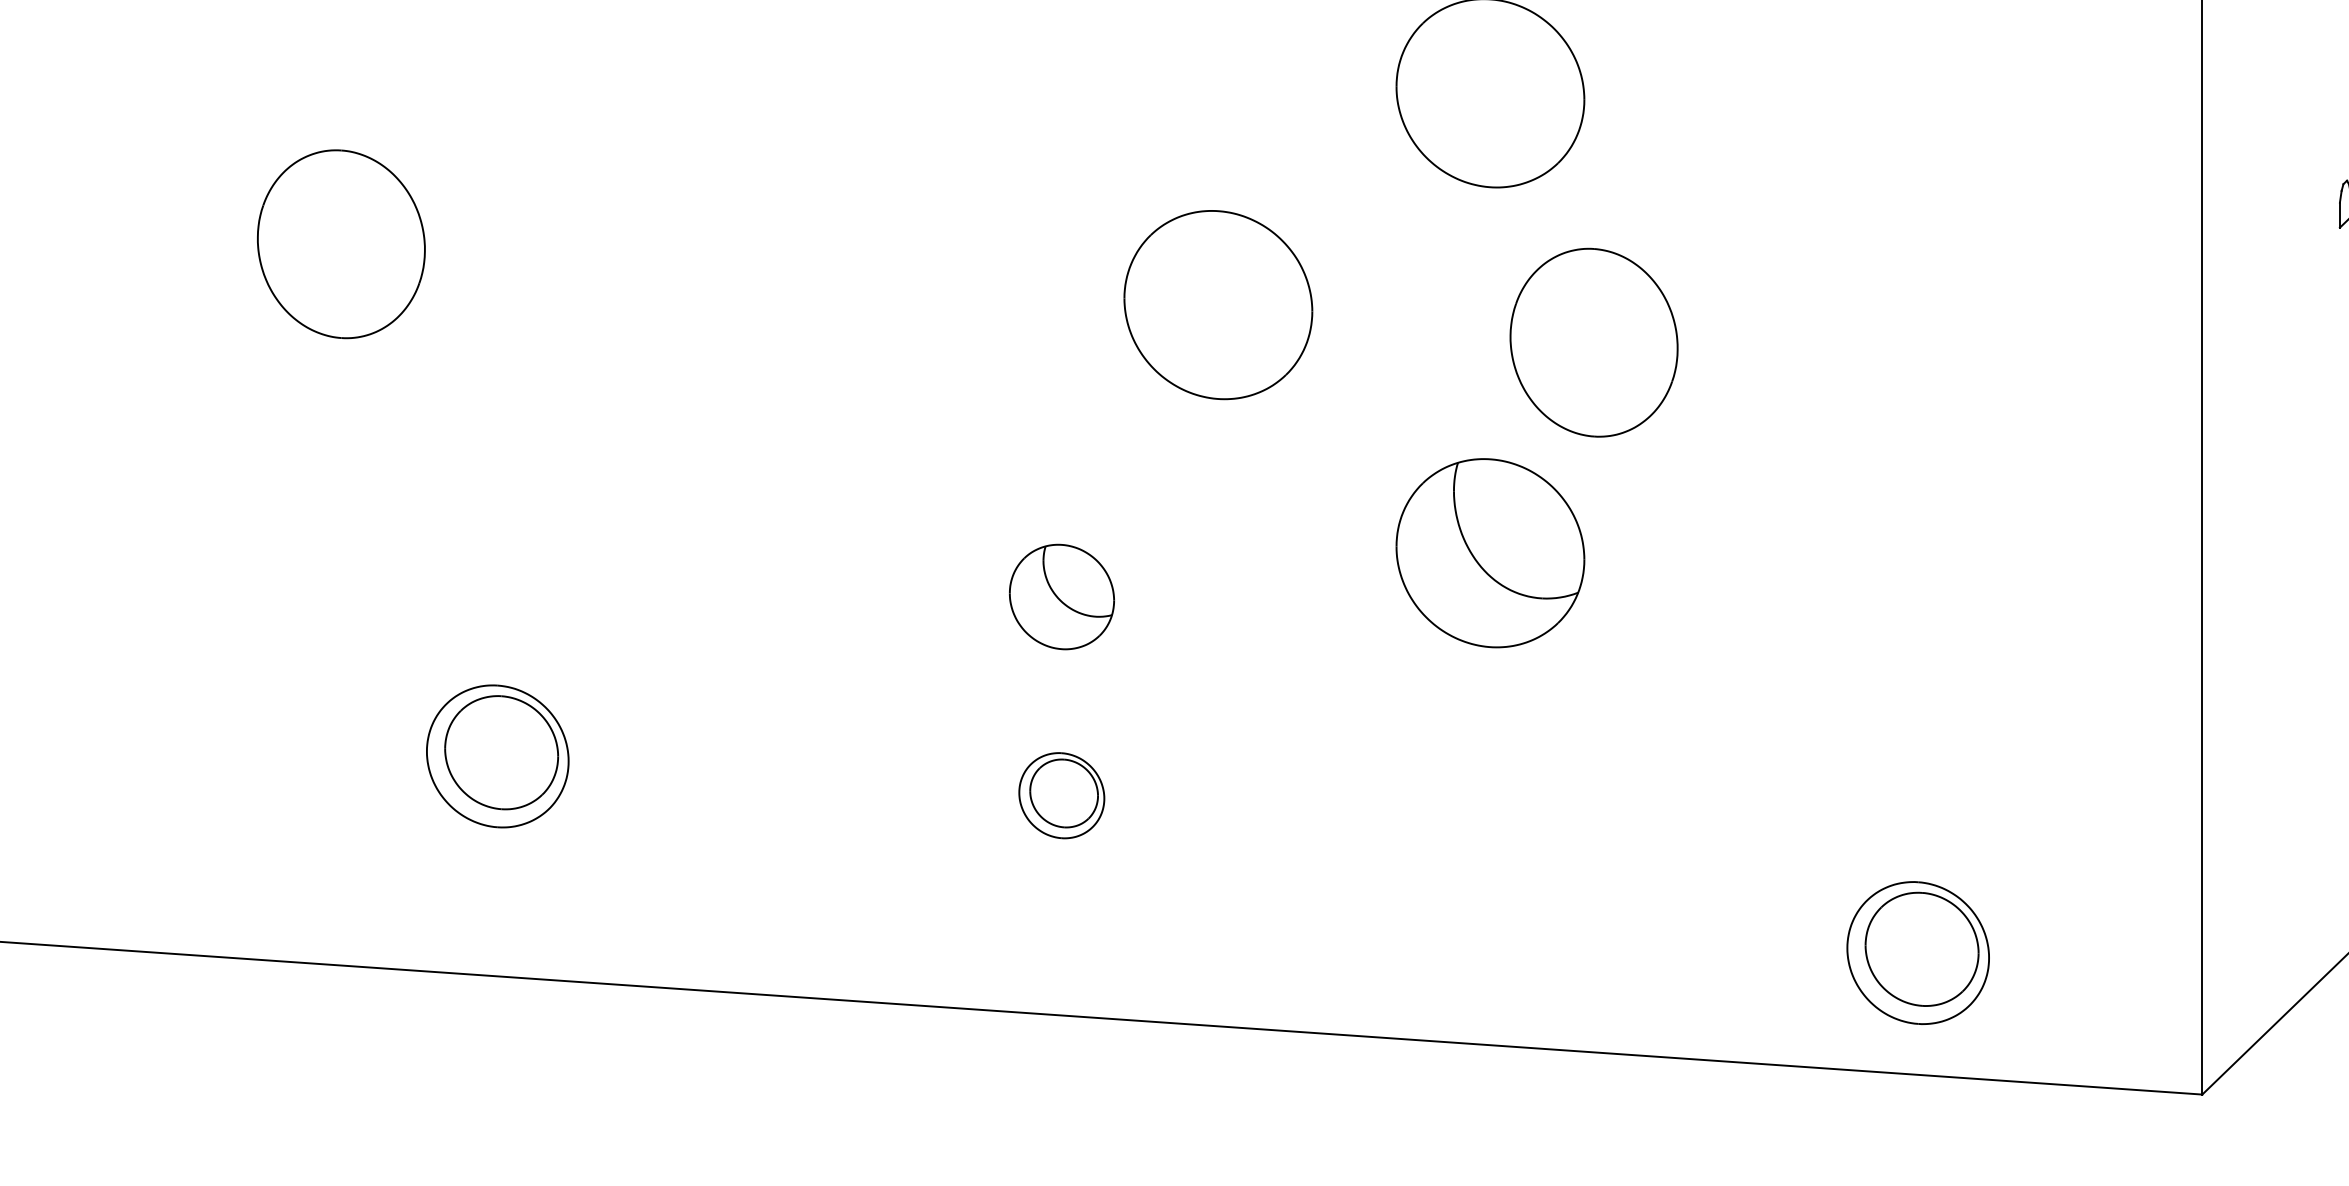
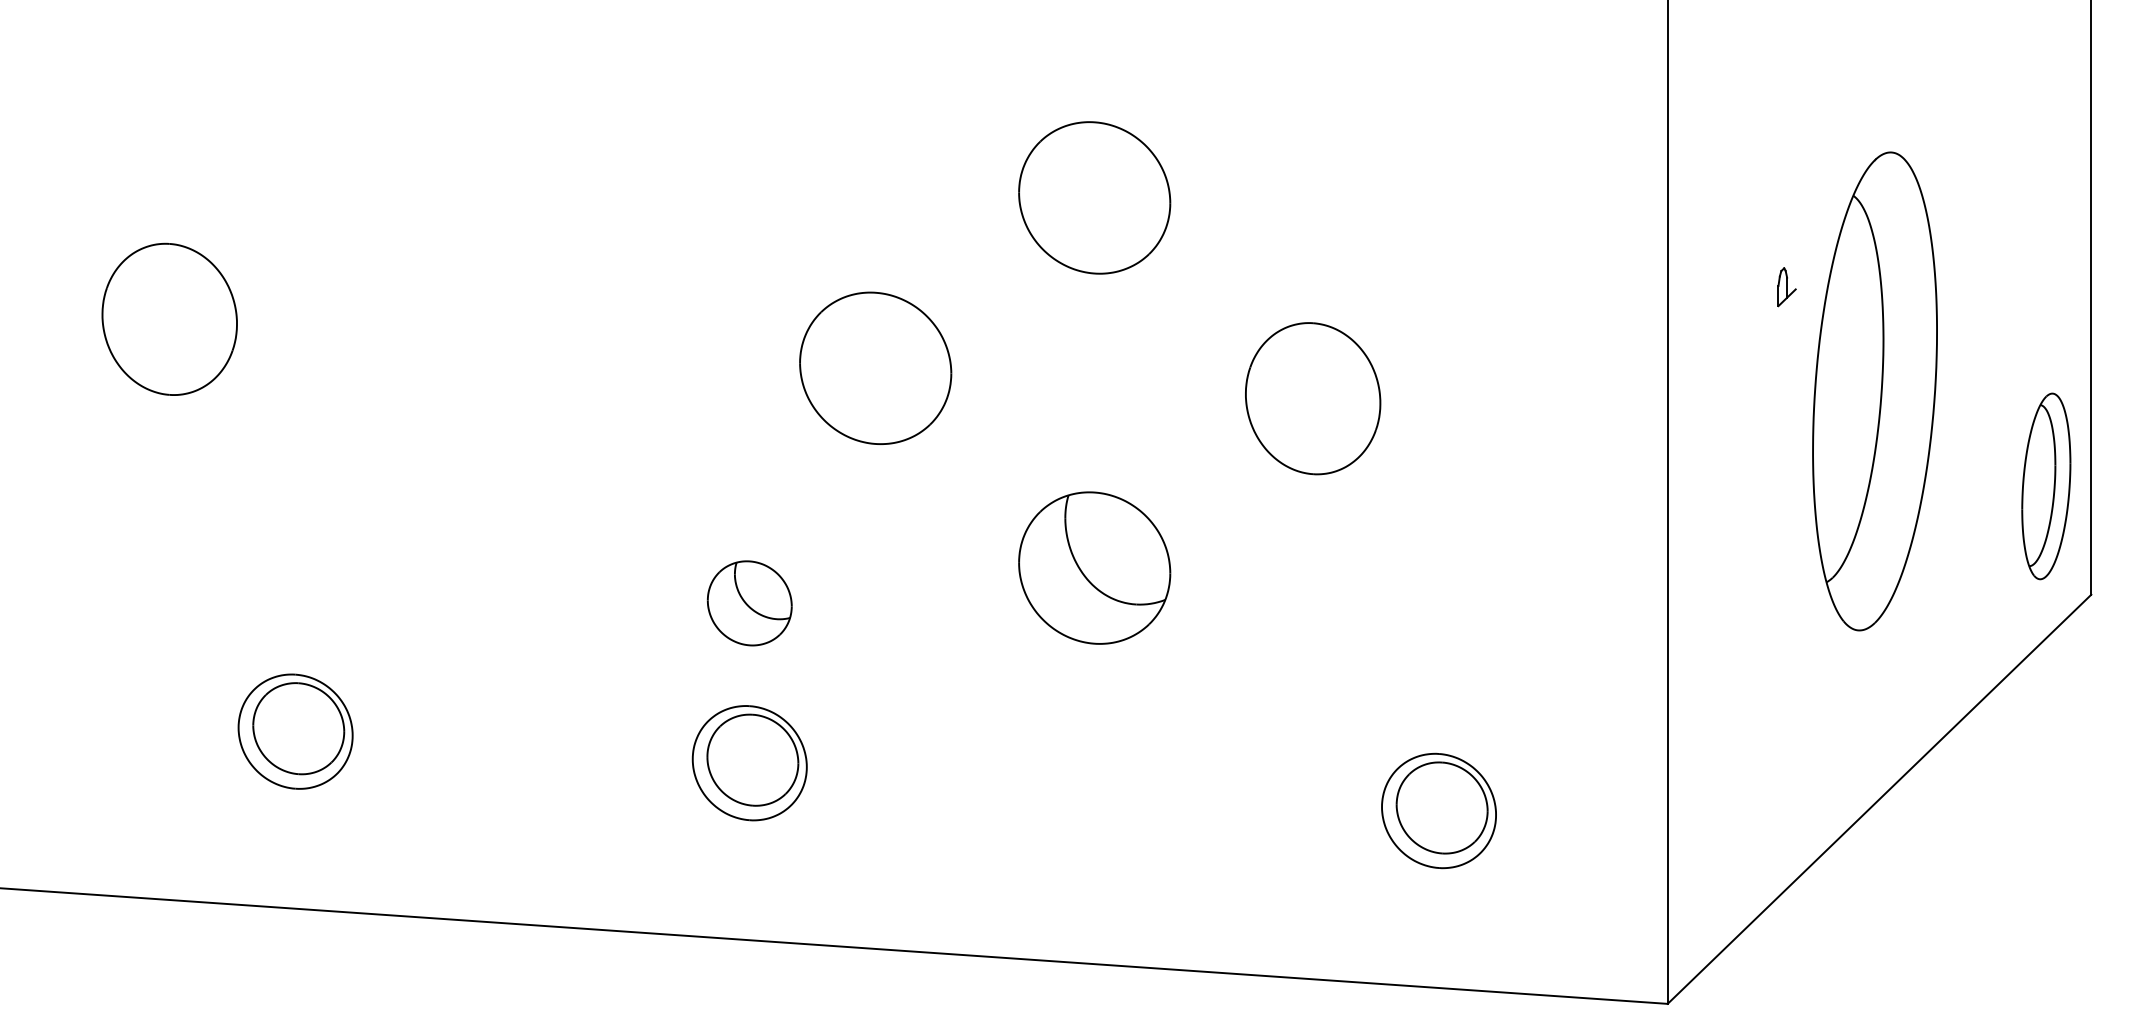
part: (1594, 342) -> (1313, 398), moved
part: (1061, 795) -> (749, 763), size x1.67
part: (1917, 952) -> (1438, 810), moved

